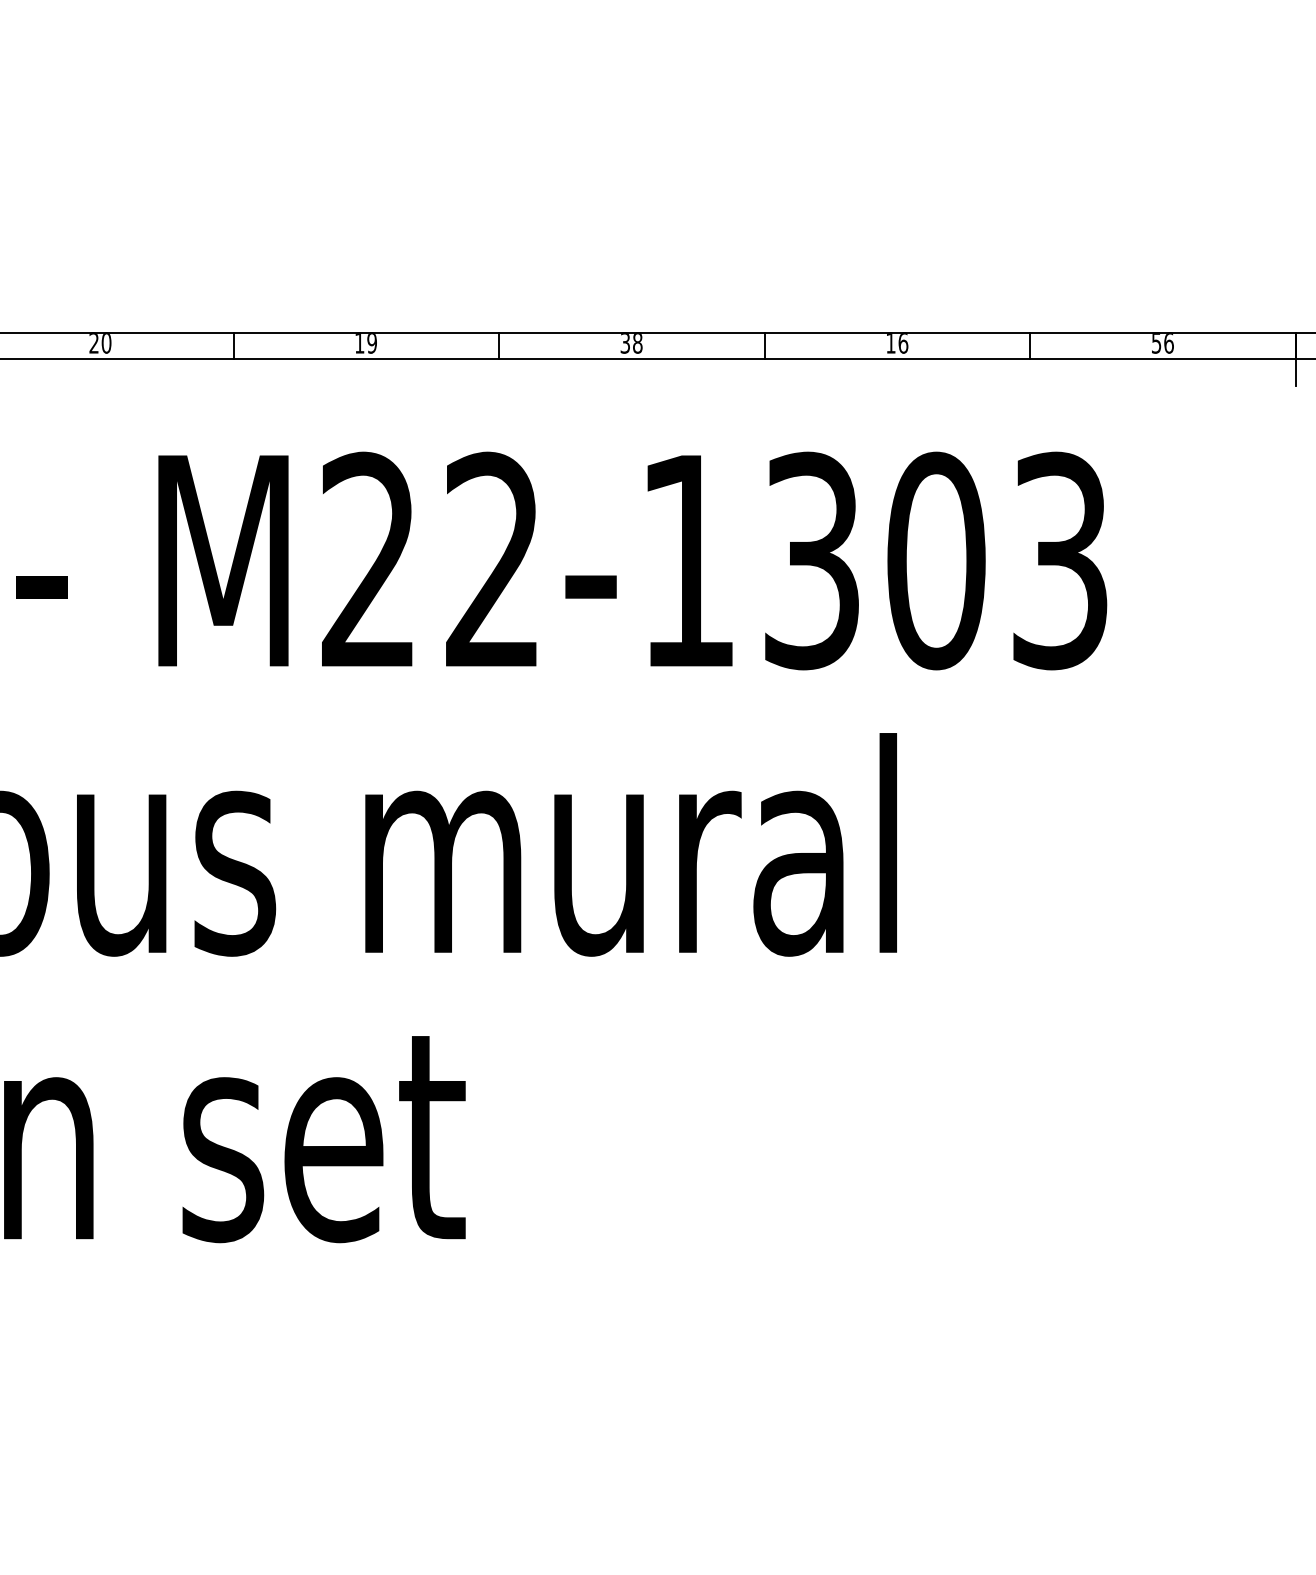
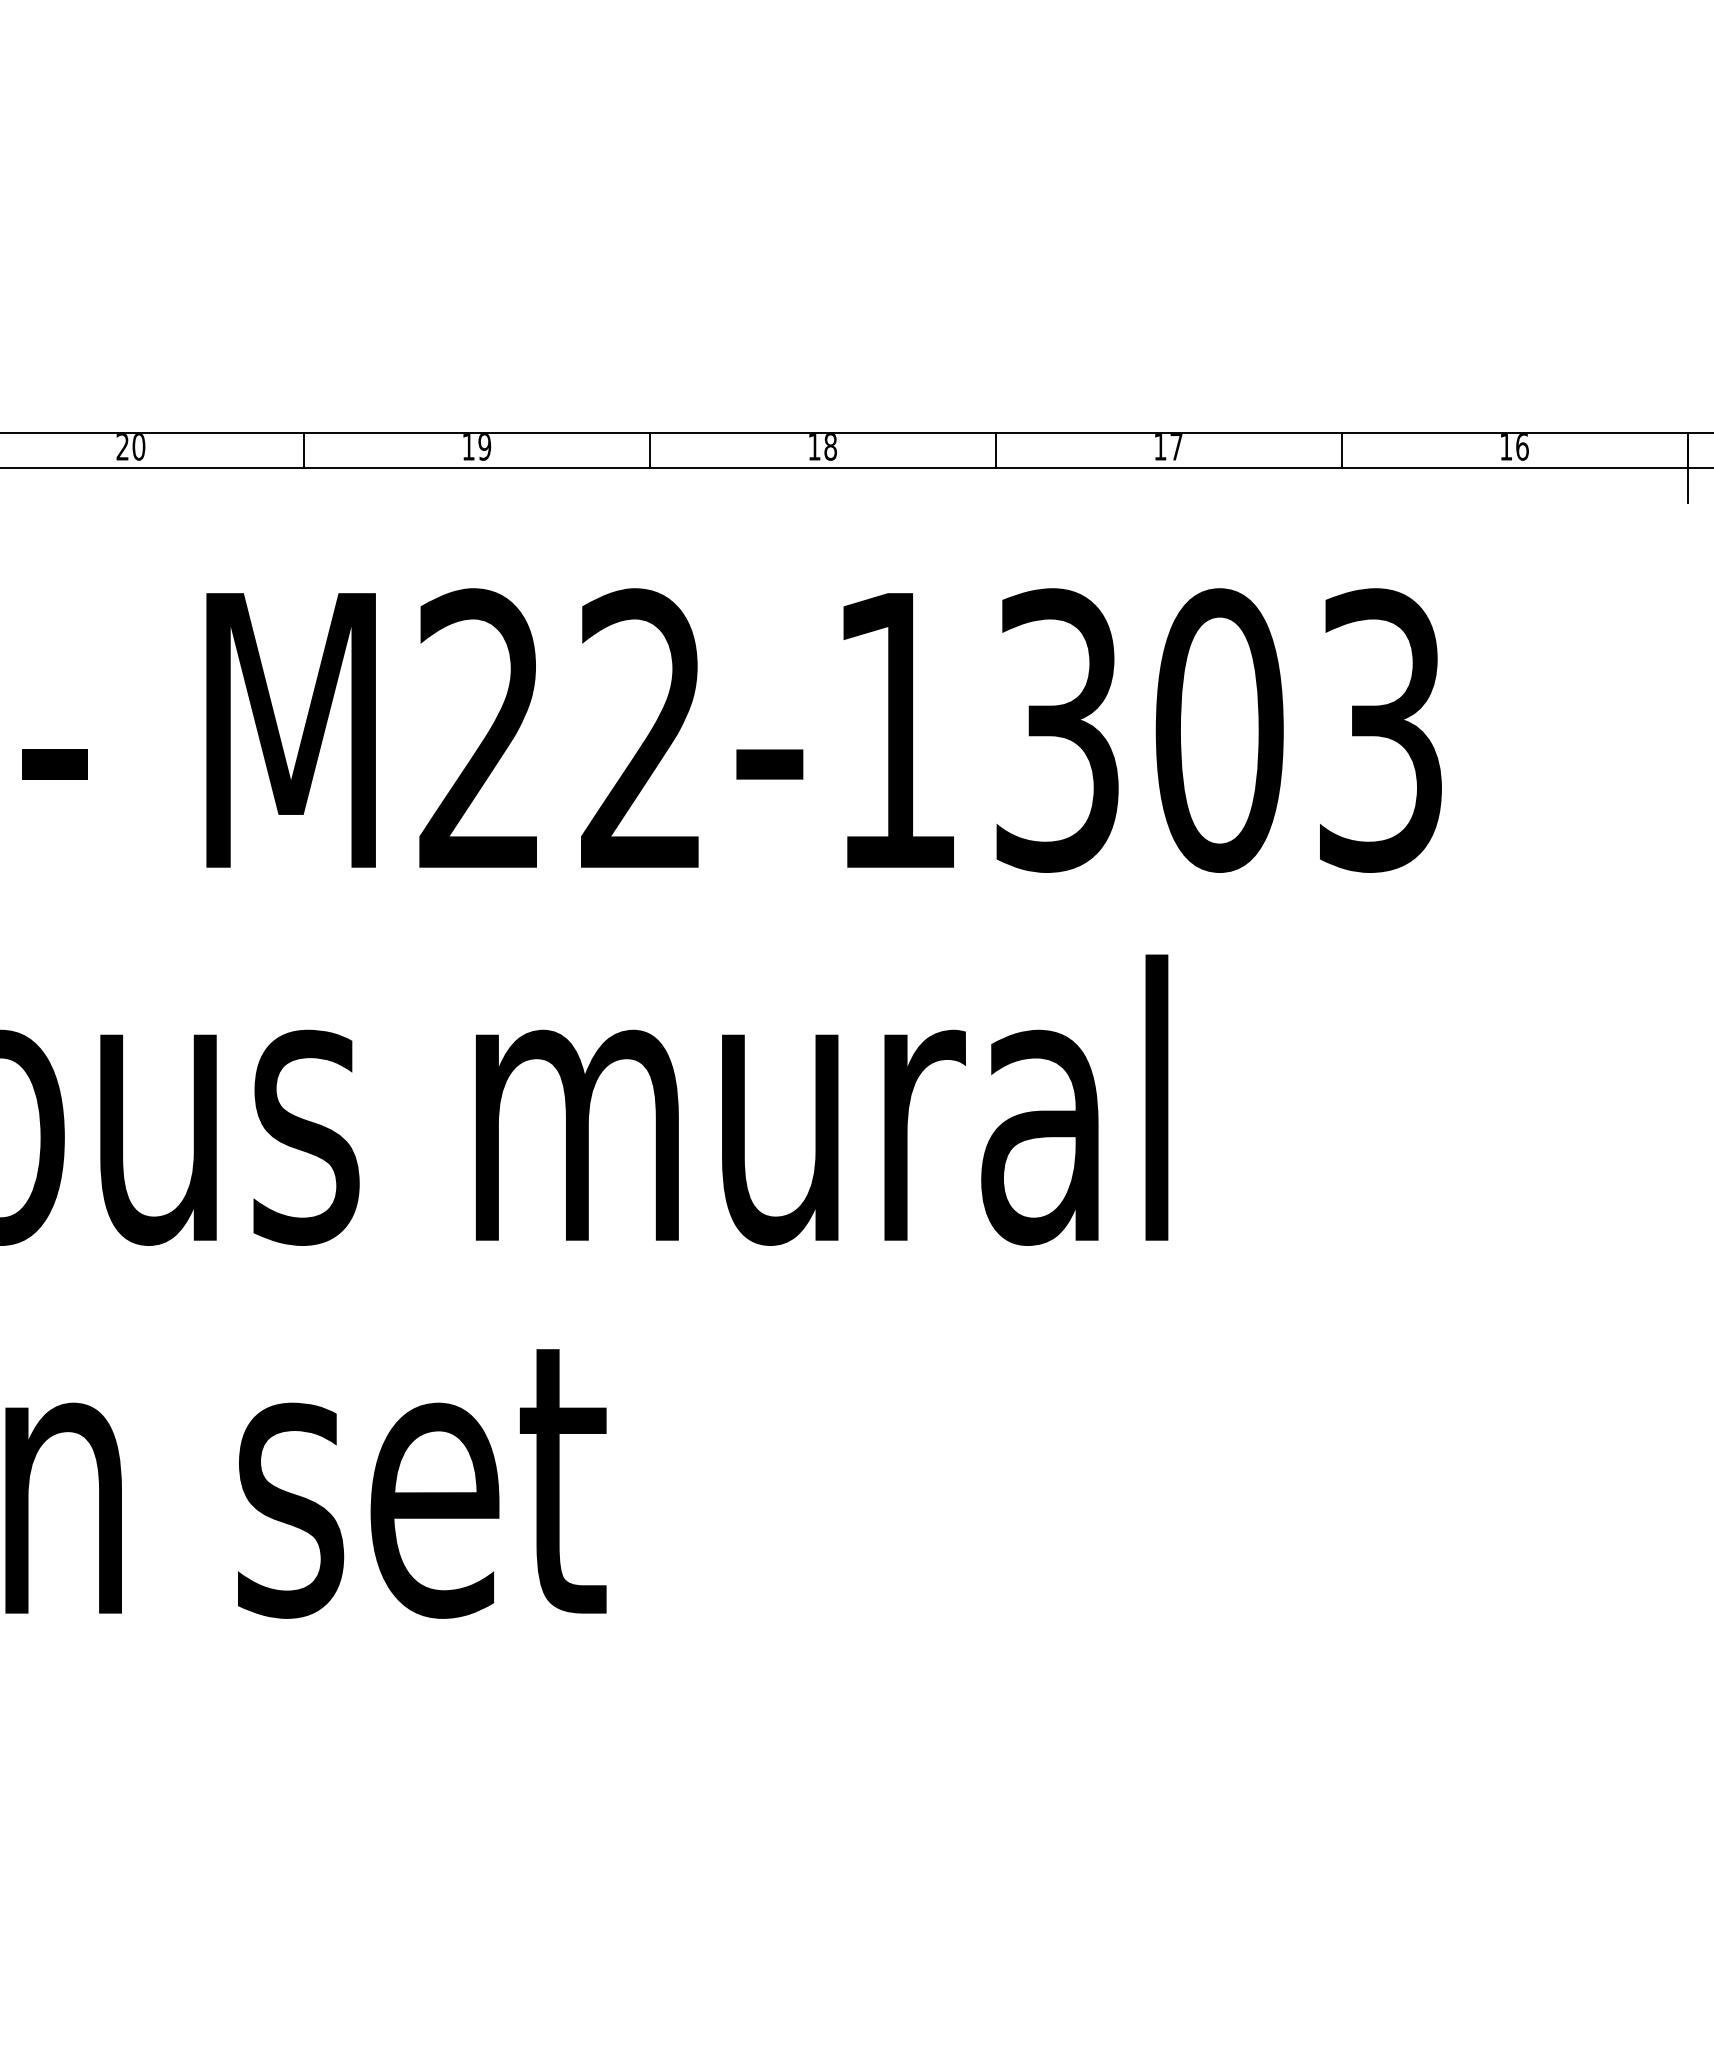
text: (624, 343) -> (813, 447), 38 -> 18
text: (903, 343) -> (1176, 447), 16 -> 17
text: (1156, 343) -> (1506, 447), 56 -> 16

